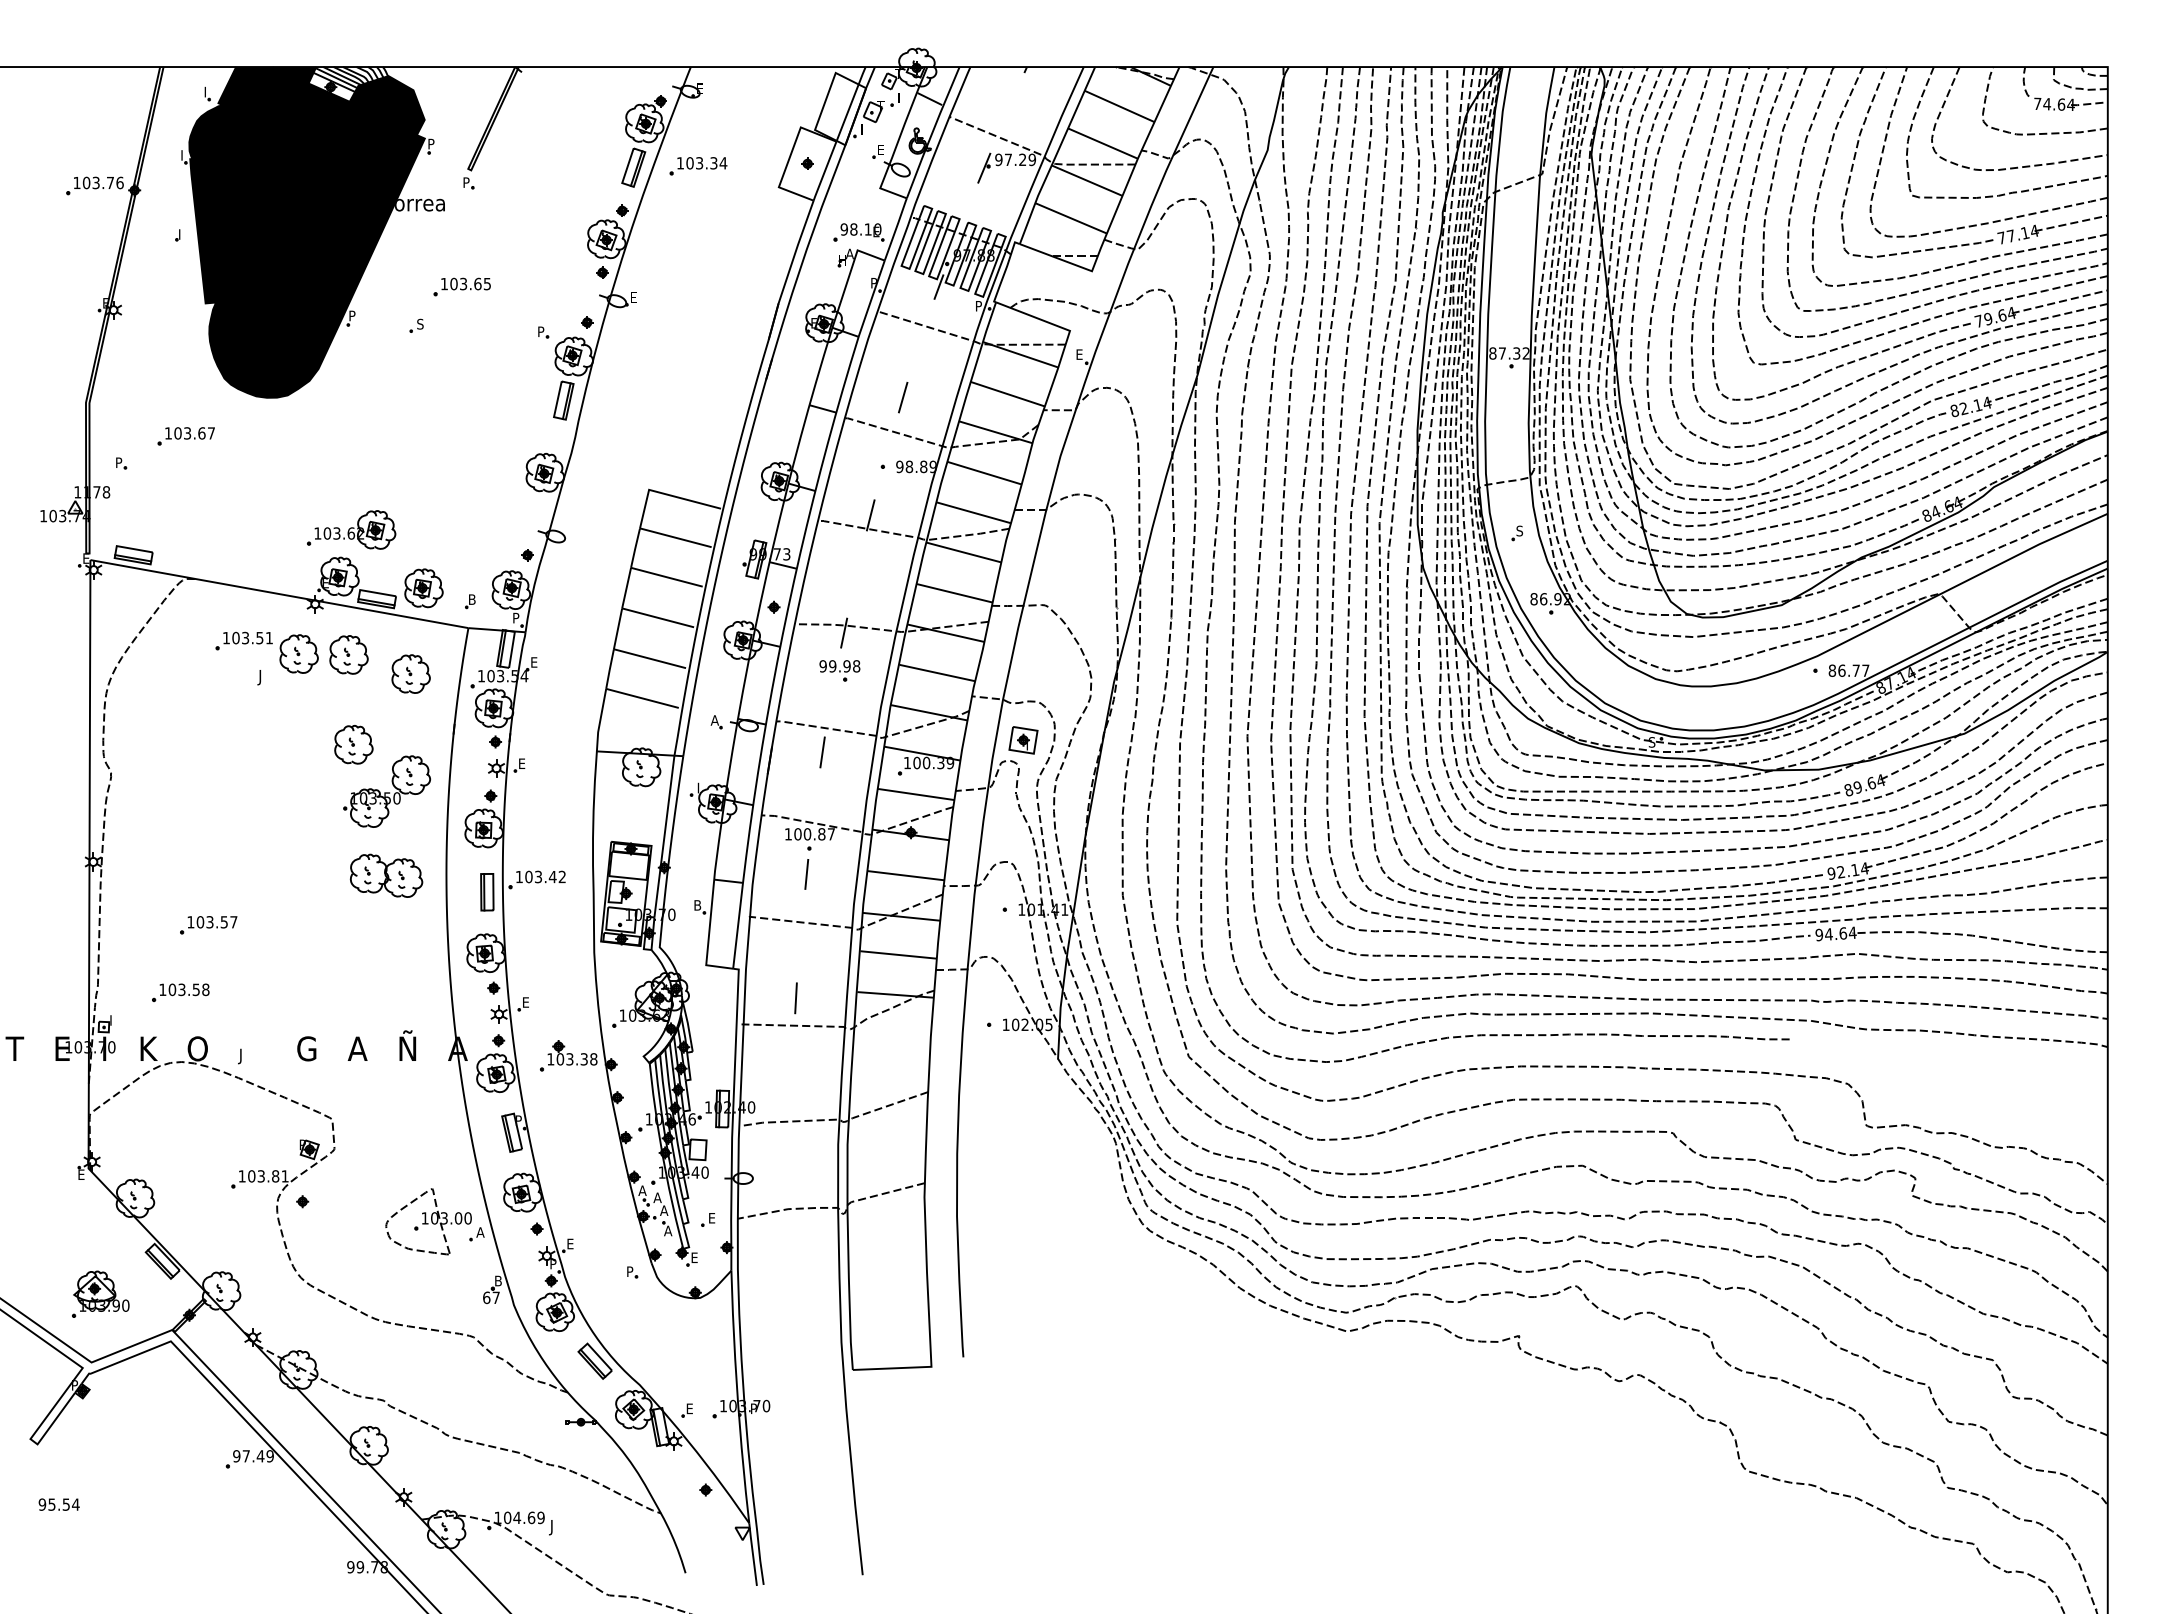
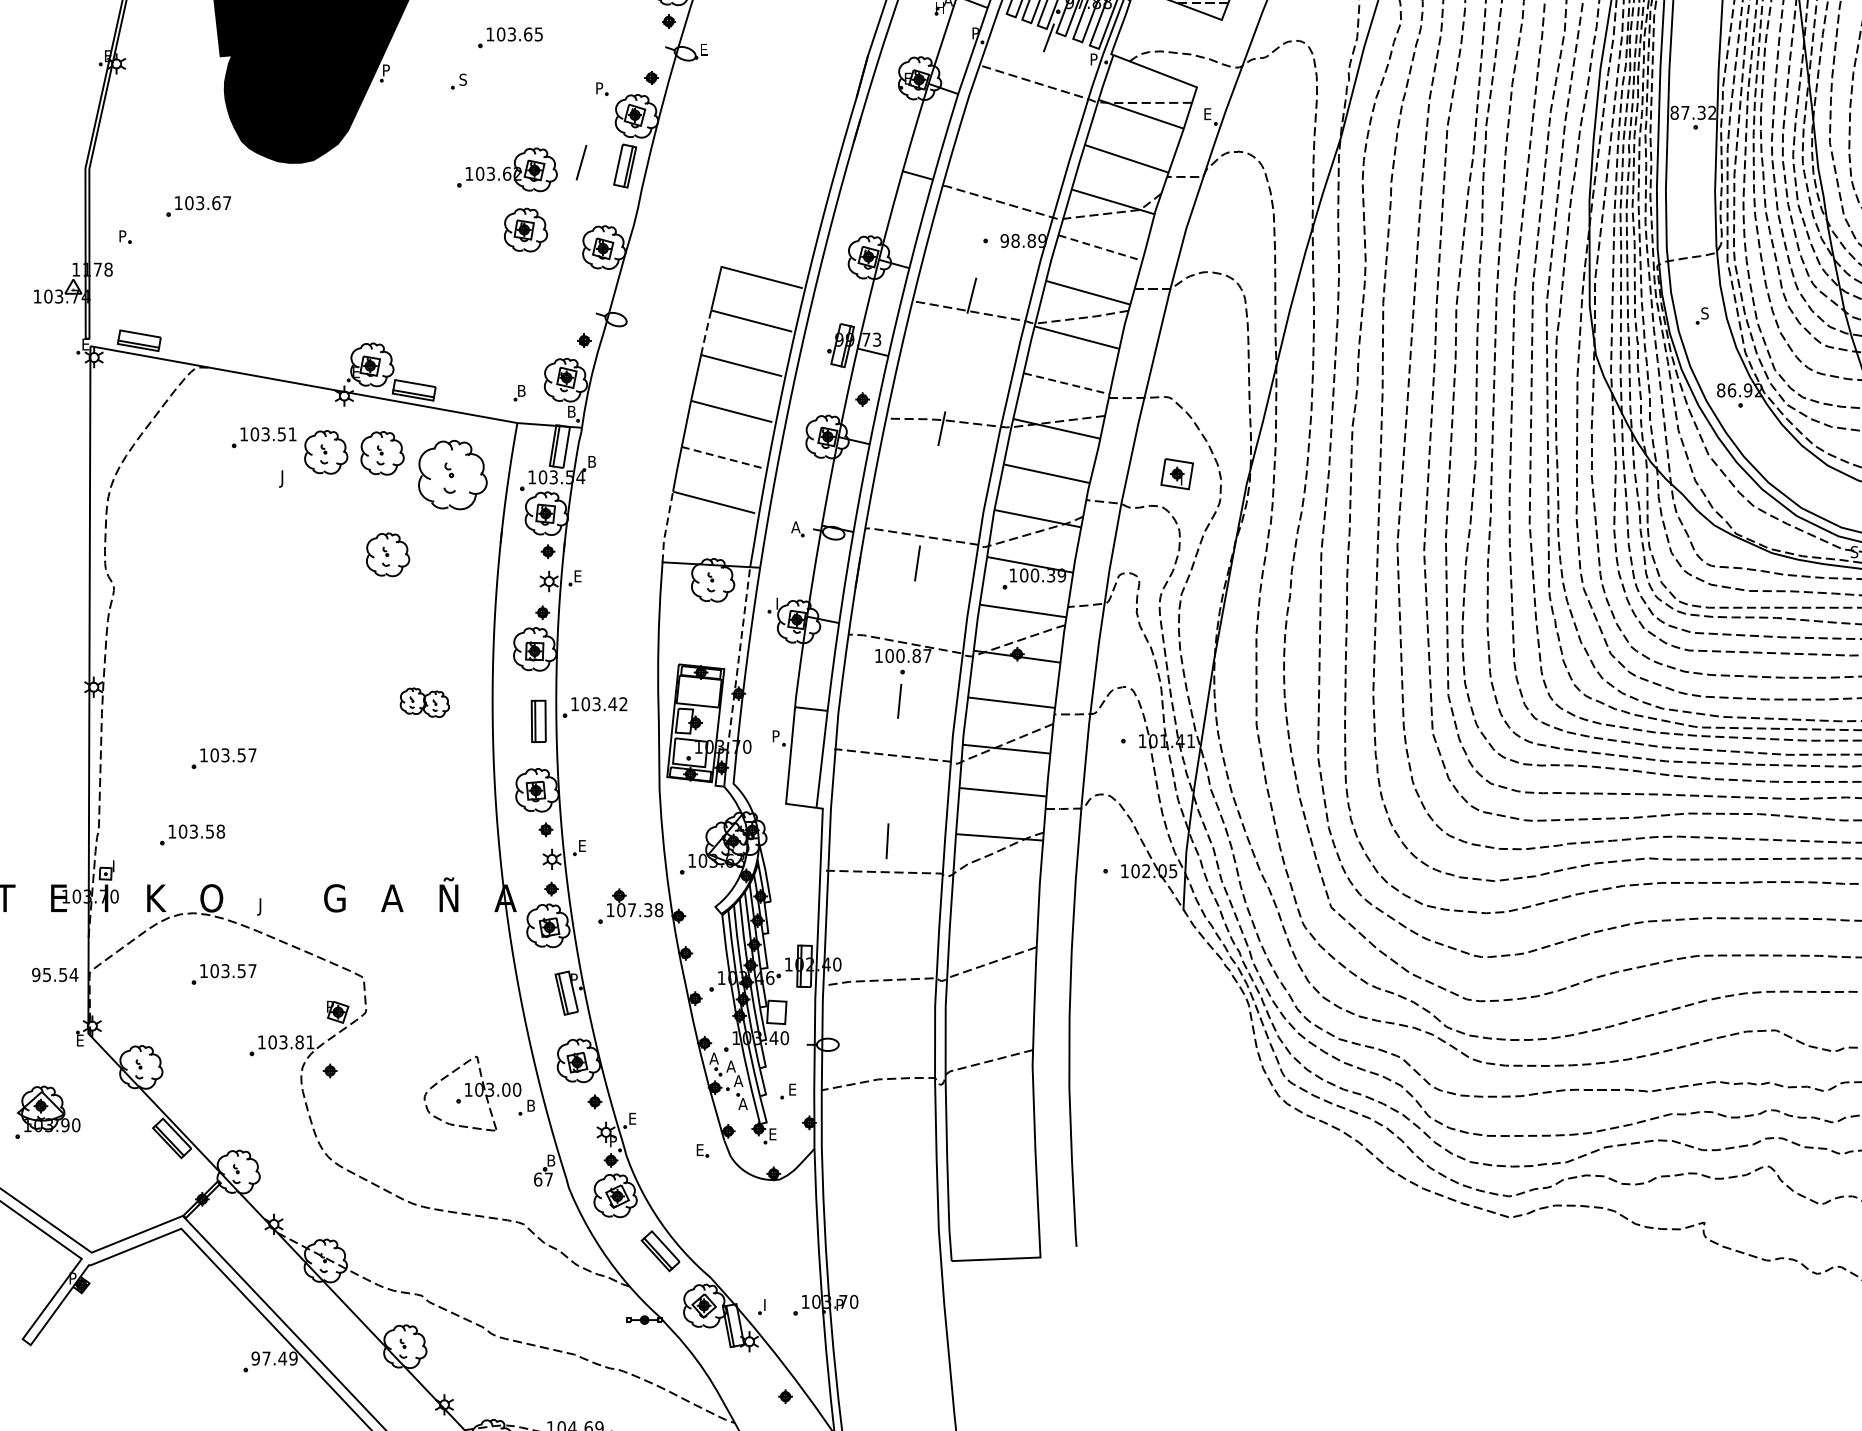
line: (903, 397) -> (581, 162), moved
line: (984, 473) -> (1100, 248), solid -> dashed
part: (351, 529) -> (507, 169), moved
line: (635, 548) -> (706, 333), solid -> dashed
part: (423, 588) -> (525, 230), moved
line: (954, 593) -> (1066, 383), solid -> dashed
text: (516, 618) -> (571, 412), P -> B
line: (650, 658) -> (723, 457), solid -> dashed
text: (536, 662) -> (594, 461), E -> B
part: (839, 670) -> (936, 470), removed
part: (410, 673) -> (452, 474), size x1.6
line: (600, 720) -> (666, 527), solid -> dashed
part: (1023, 740) -> (1177, 474), moved
part: (387, 791) -> (426, 607), removed
line: (664, 836) -> (738, 658), solid -> dashed
part: (386, 875) -> (424, 702), size x0.6
text: (698, 905) -> (777, 736), B -> P
text: (569, 1059) -> (631, 910), 103.38 -> 107.38
part: (208, 1116) -> (223, 974), added
text: (480, 1232) -> (531, 1105), A -> B
text: (630, 1271) -> (700, 1149), P -> E
part: (100, 1293) -> (47, 1111), moved
text: (690, 1408) -> (768, 1304), E -> I
text: (58, 1504) -> (54, 974), moved

